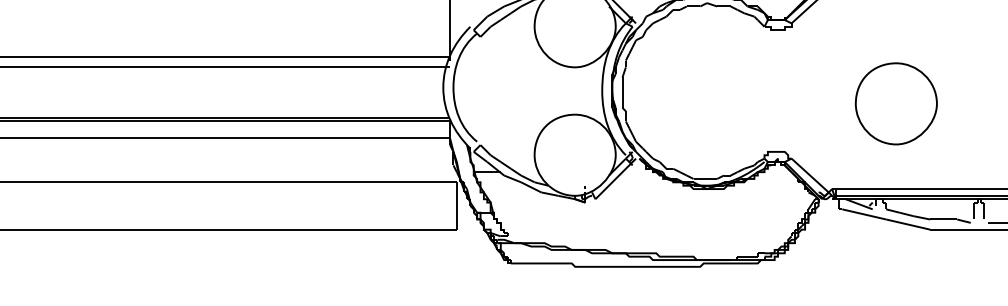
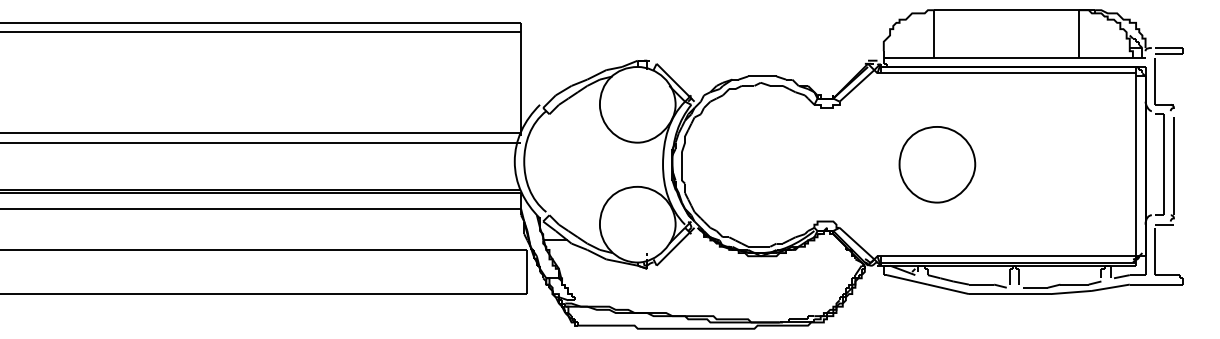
part: (896, 103) -> (937, 164), moved

